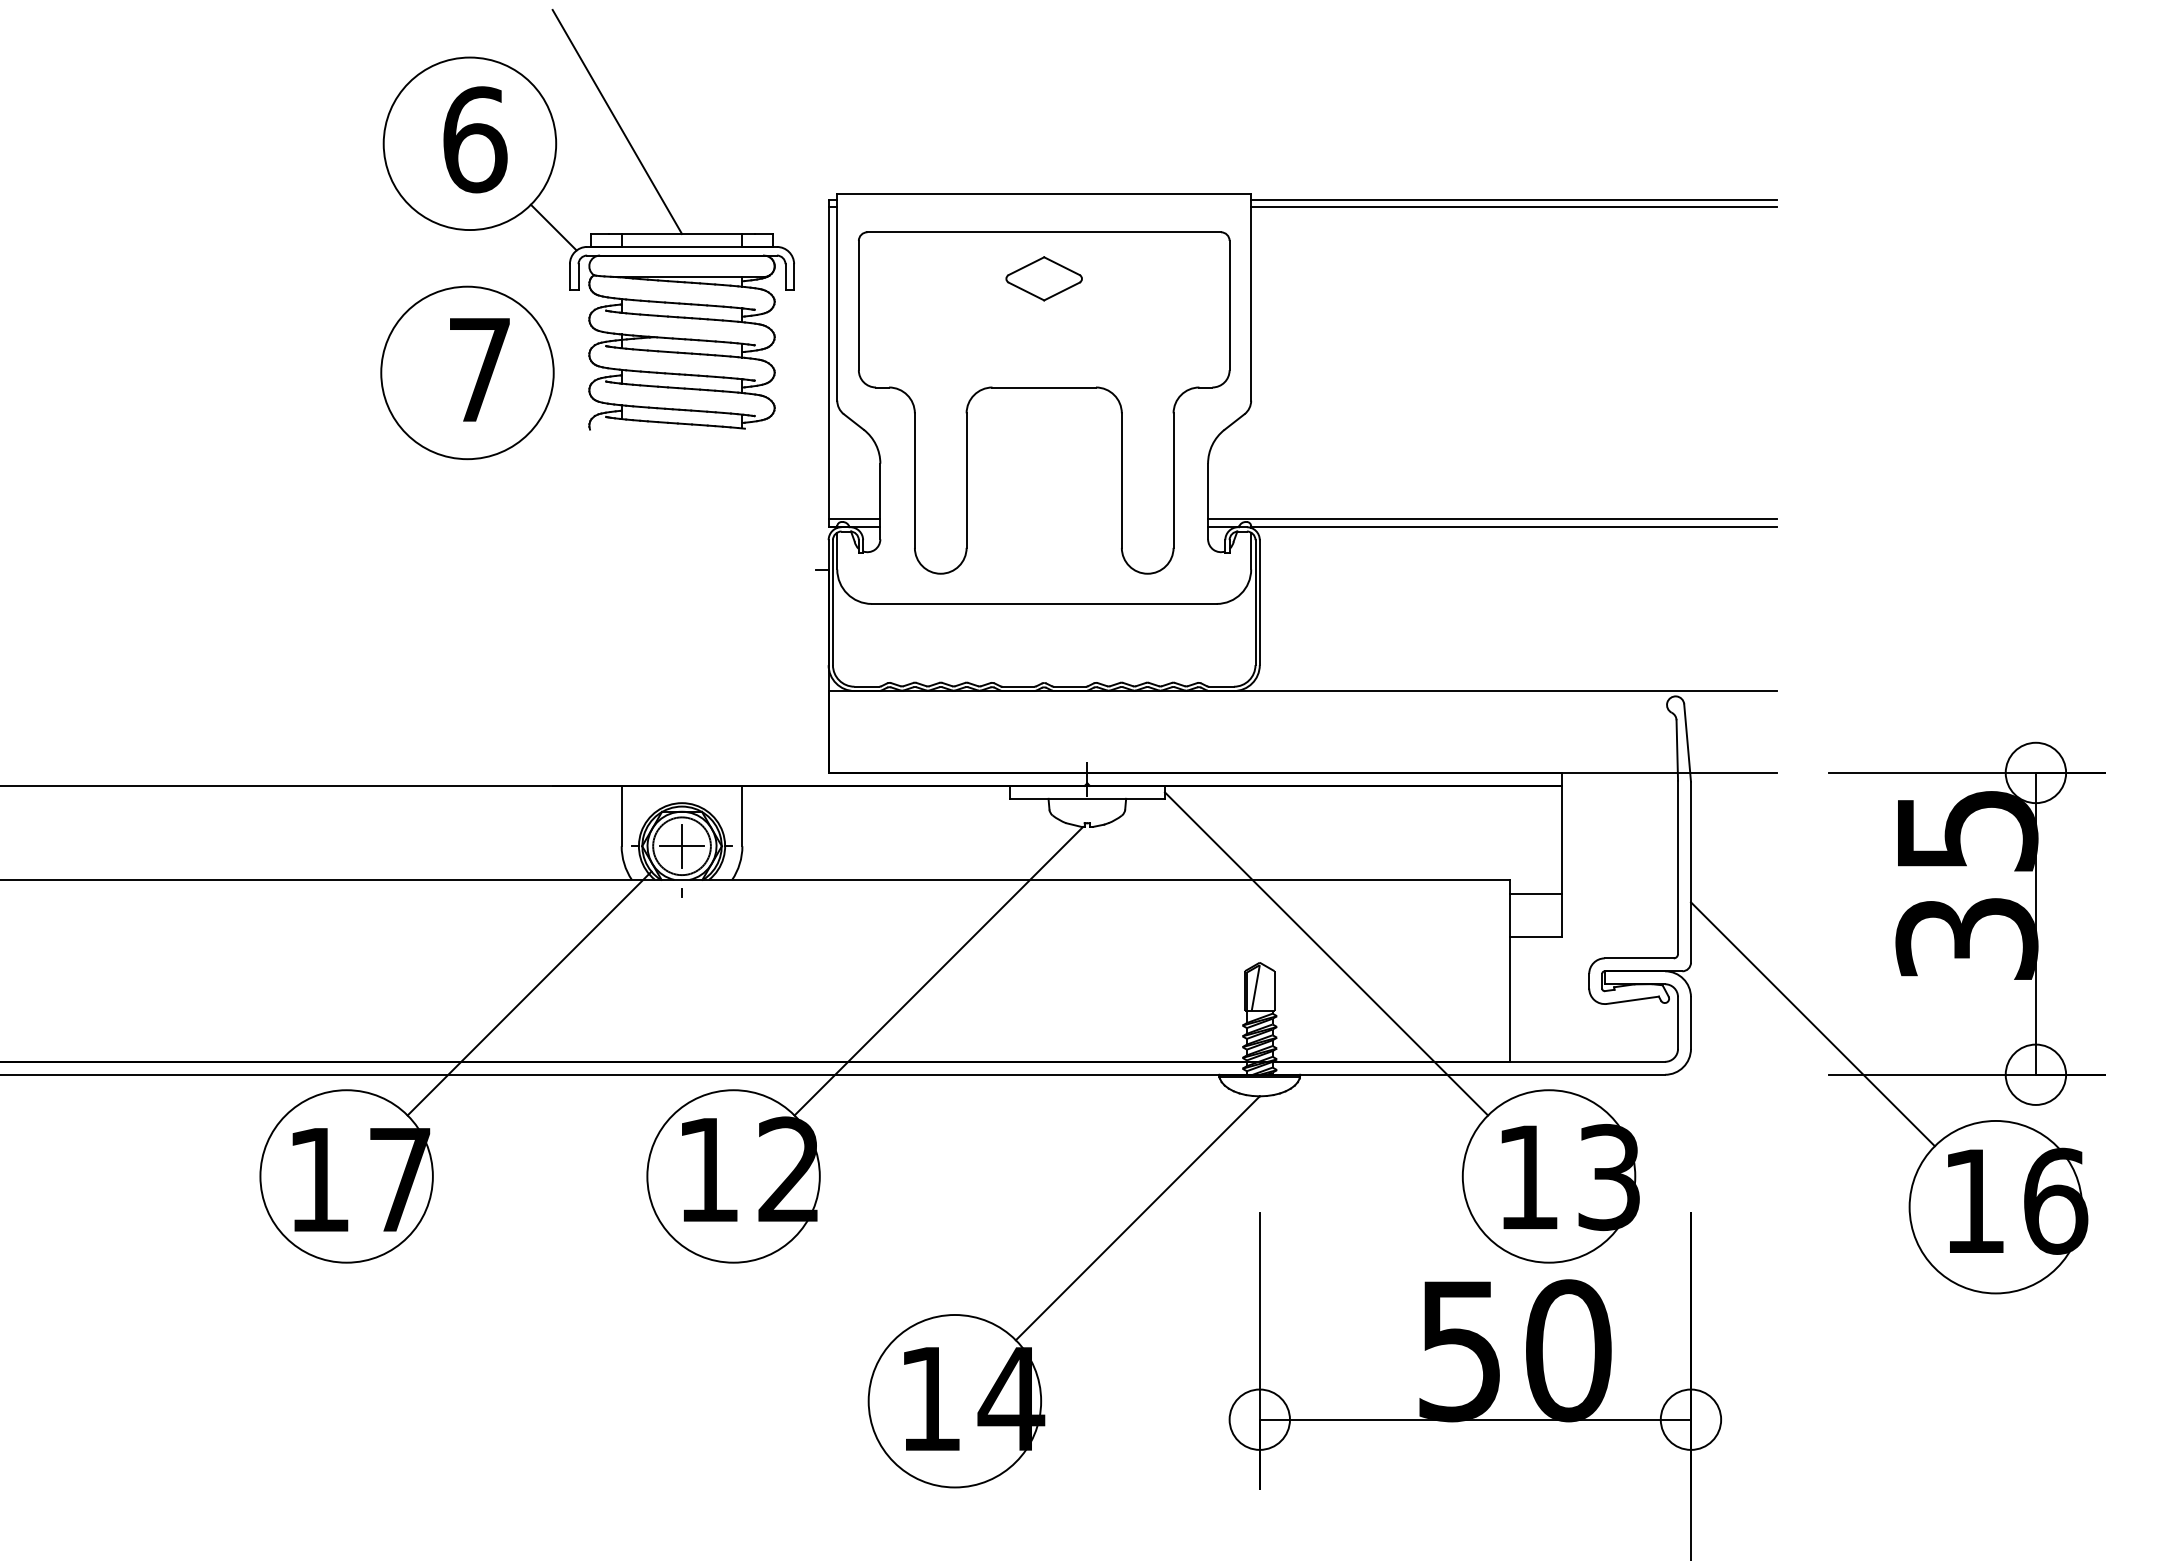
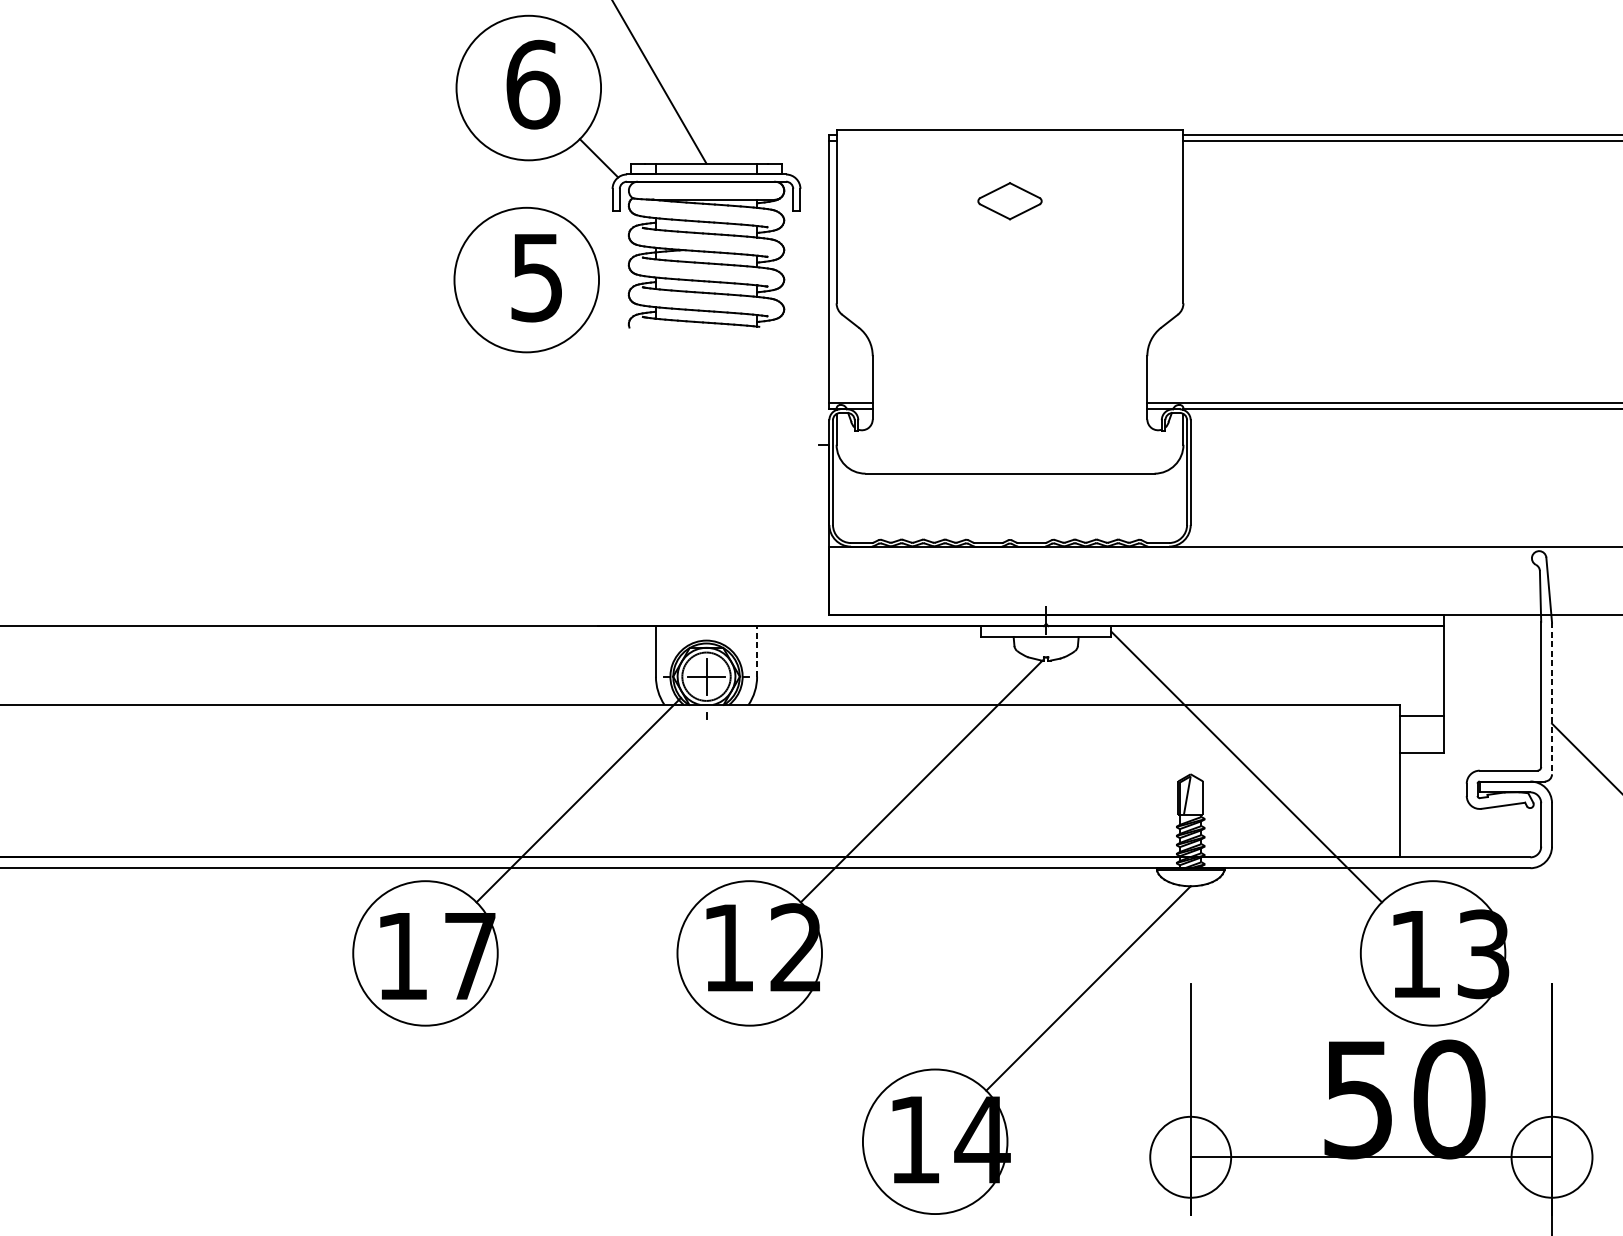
text: (479, 370) -> (536, 278), 7 -> 5
part: (1044, 388) -> (1010, 293), removed
line: (742, 815) -> (757, 650), solid -> dashed
line: (1690, 872) -> (1551, 698), solid -> dashed
circle: (1259, 1419) -> (1190, 1157), size x1.6
circle: (1690, 1419) -> (1551, 1157), size x1.6

